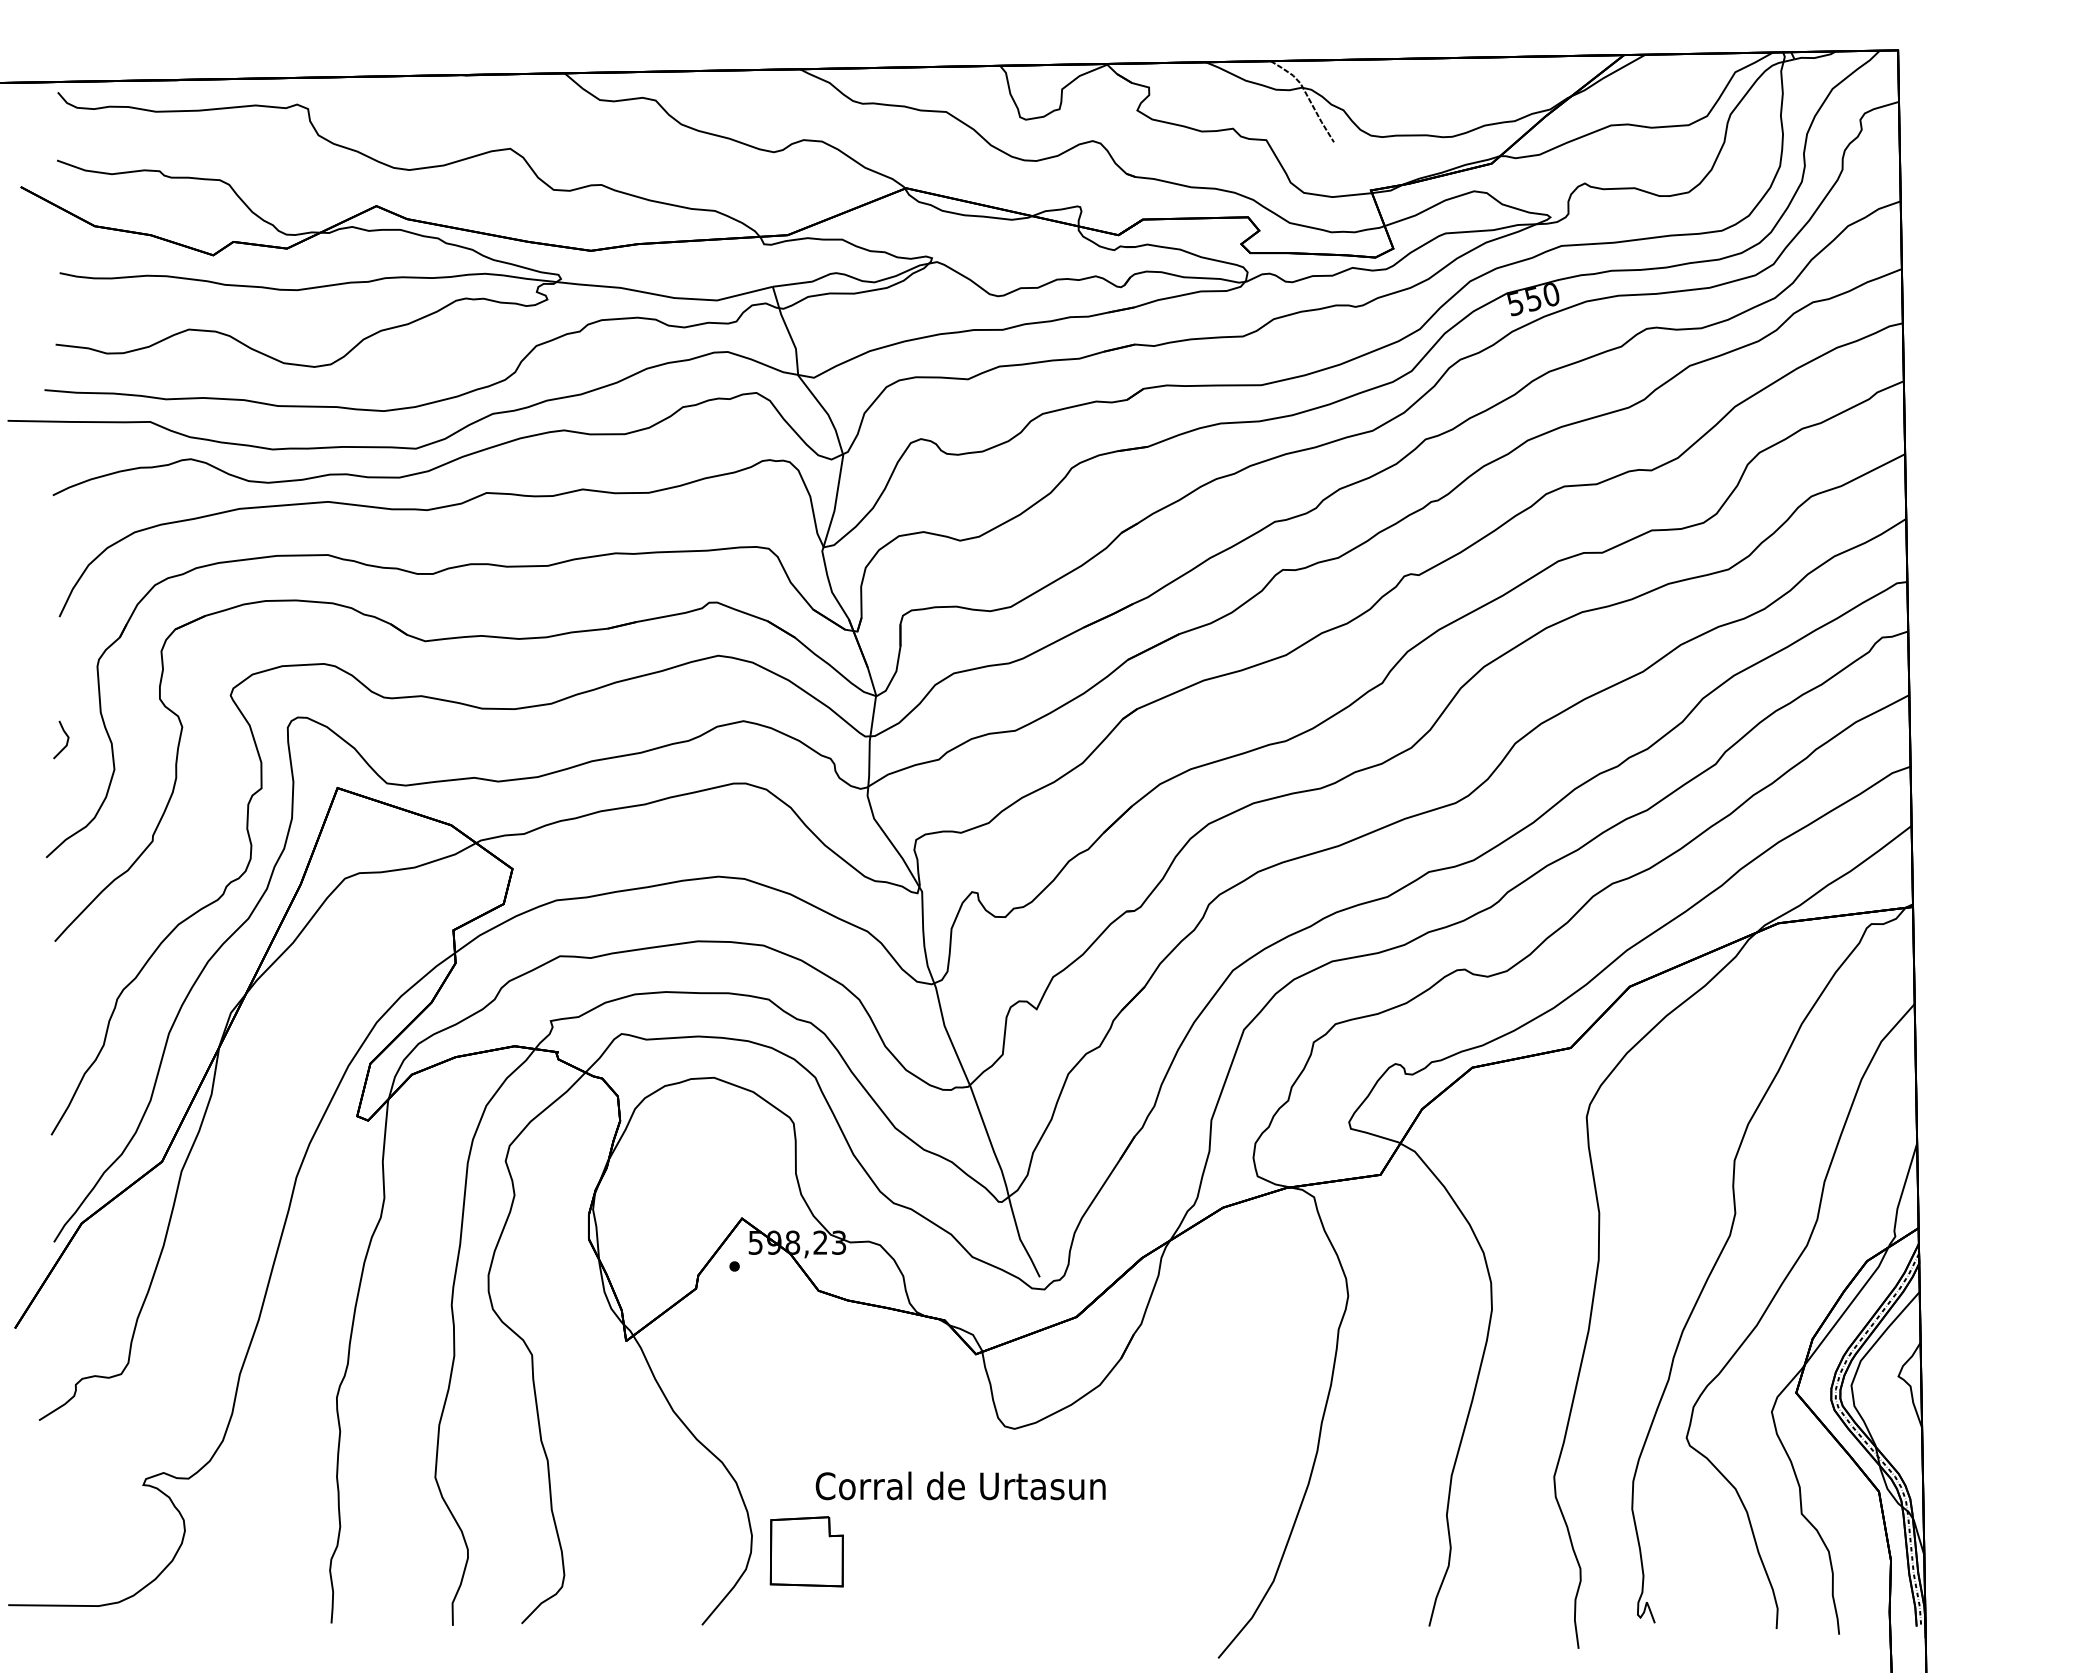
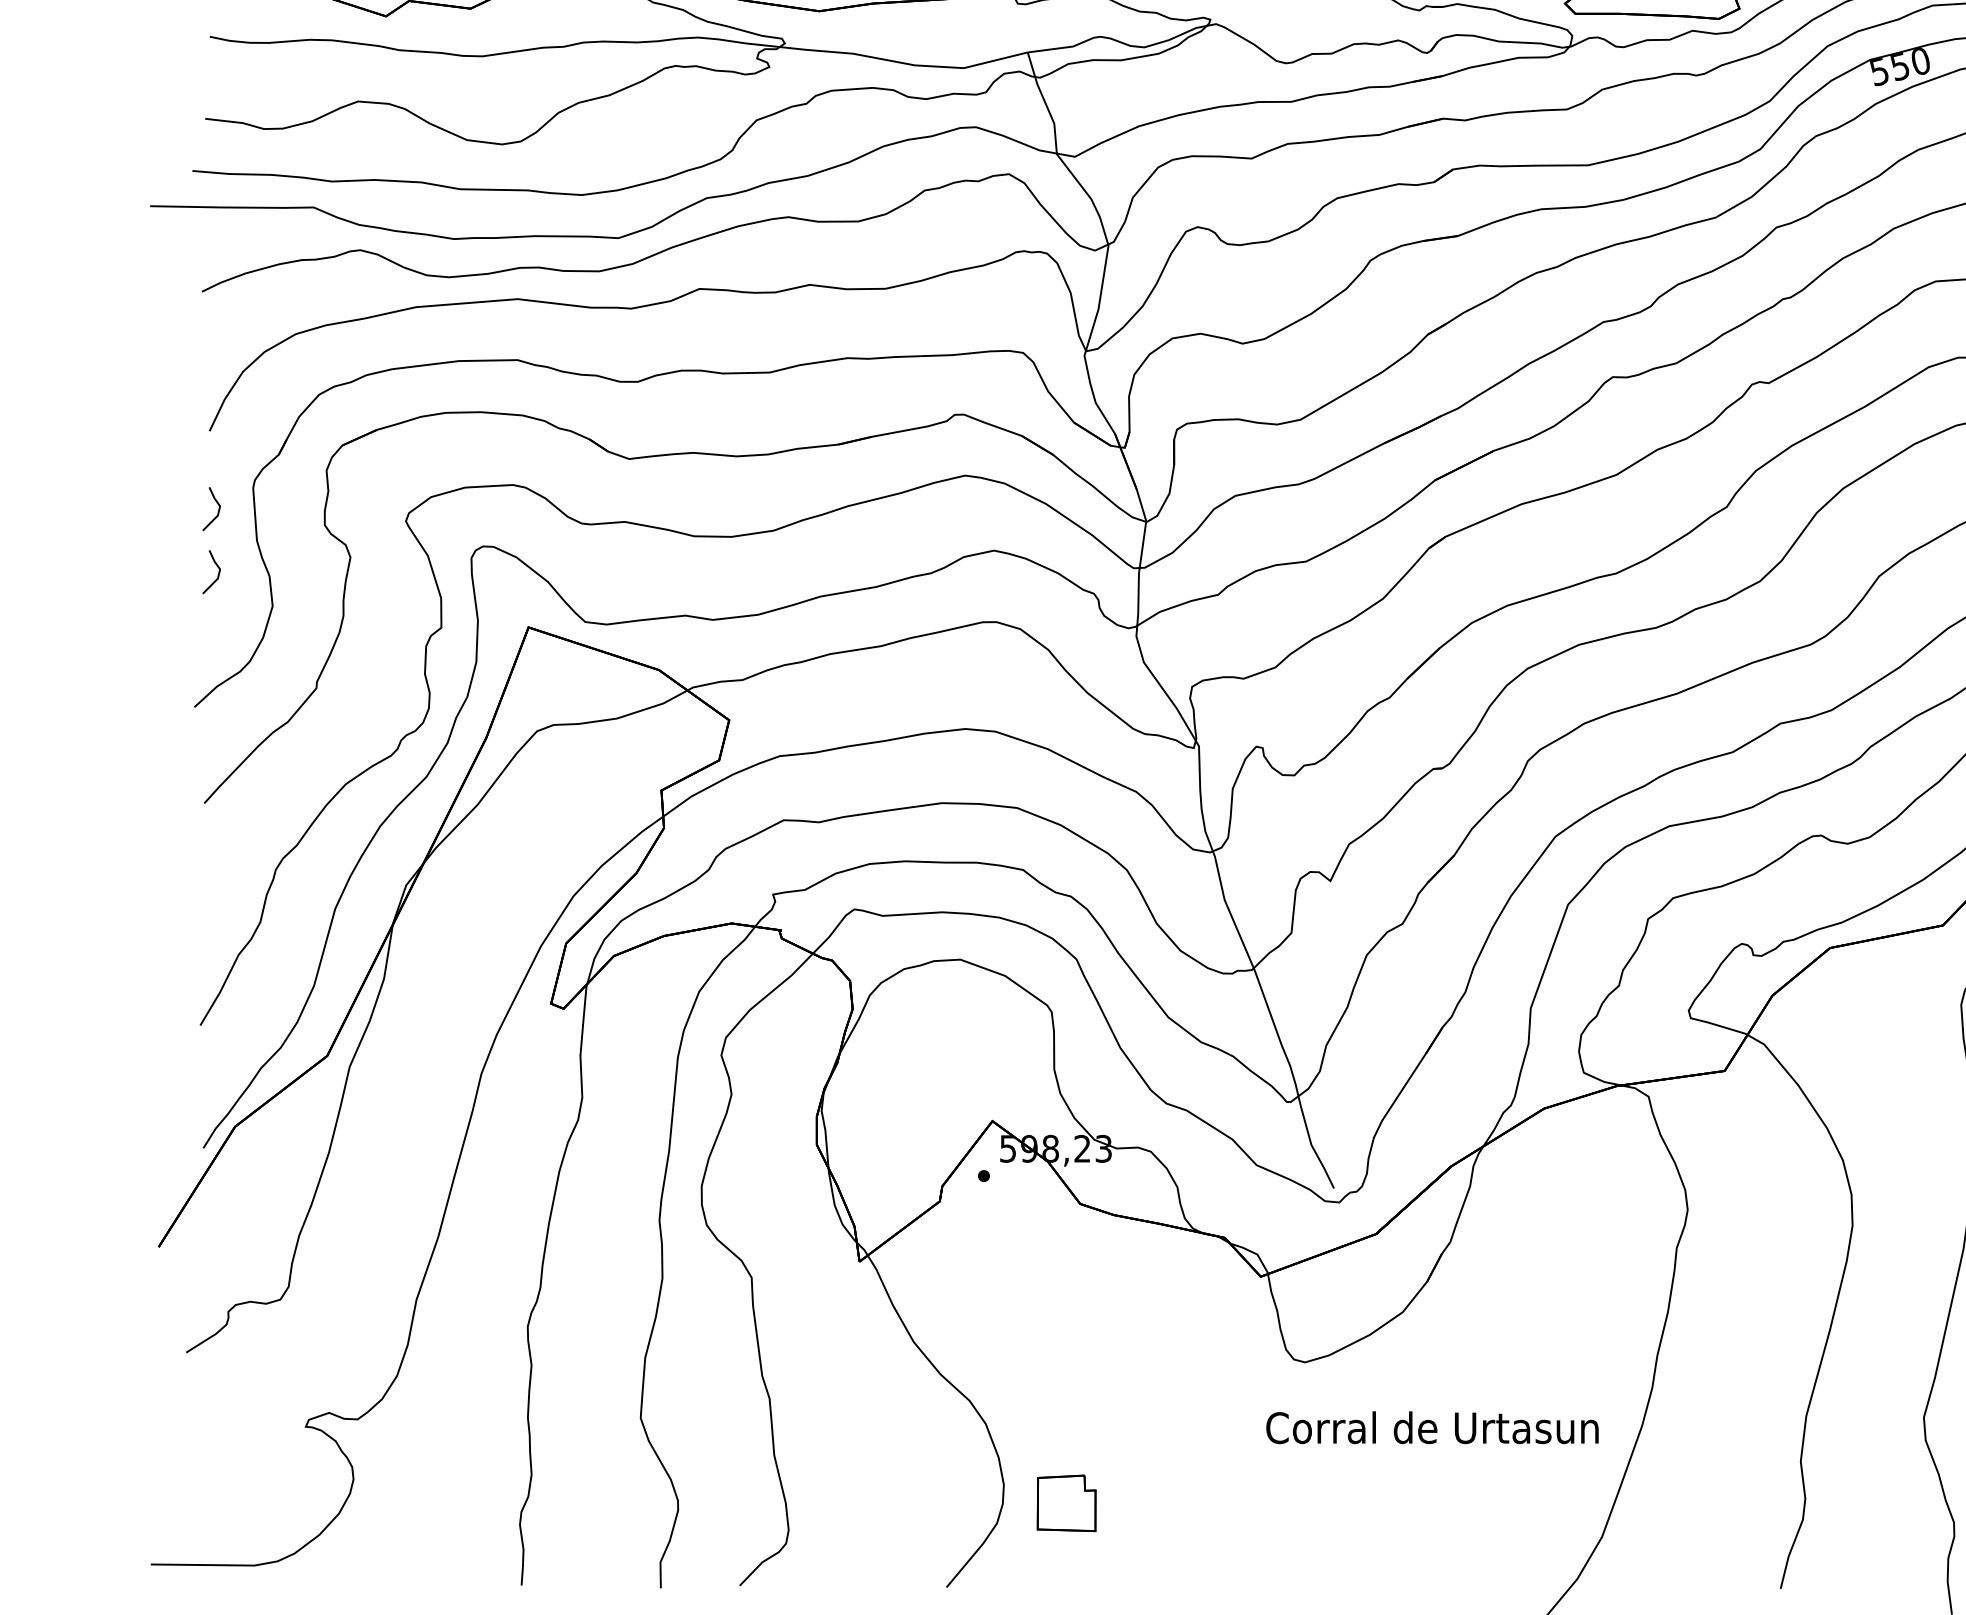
line: (66, 686) -> (217, 510), added
text: (960, 1485) -> (1432, 1427), moved
part: (806, 1551) -> (1066, 1502), size x0.7

